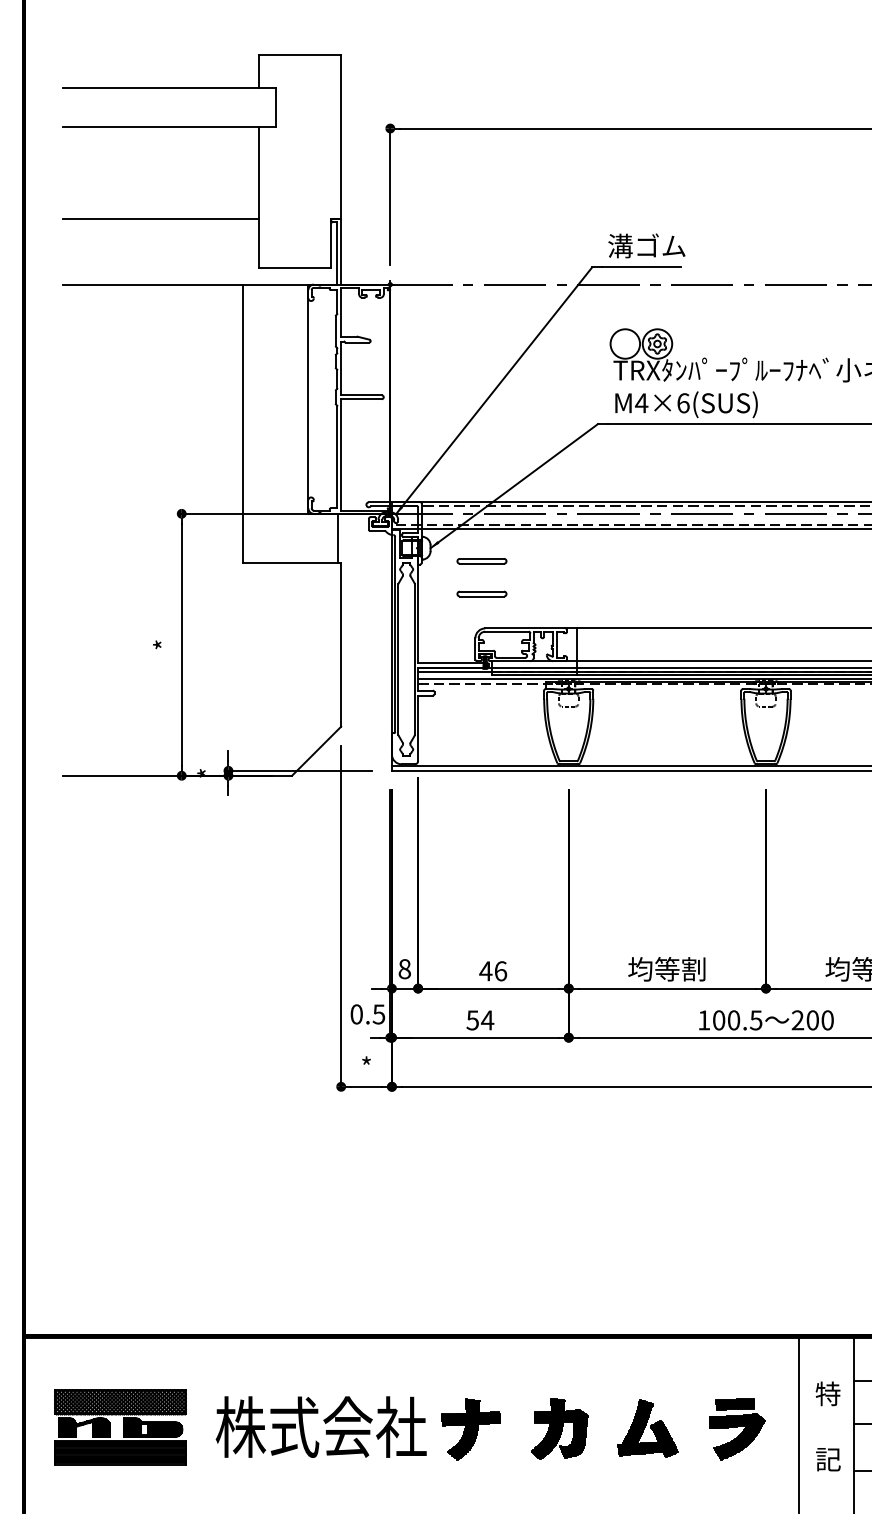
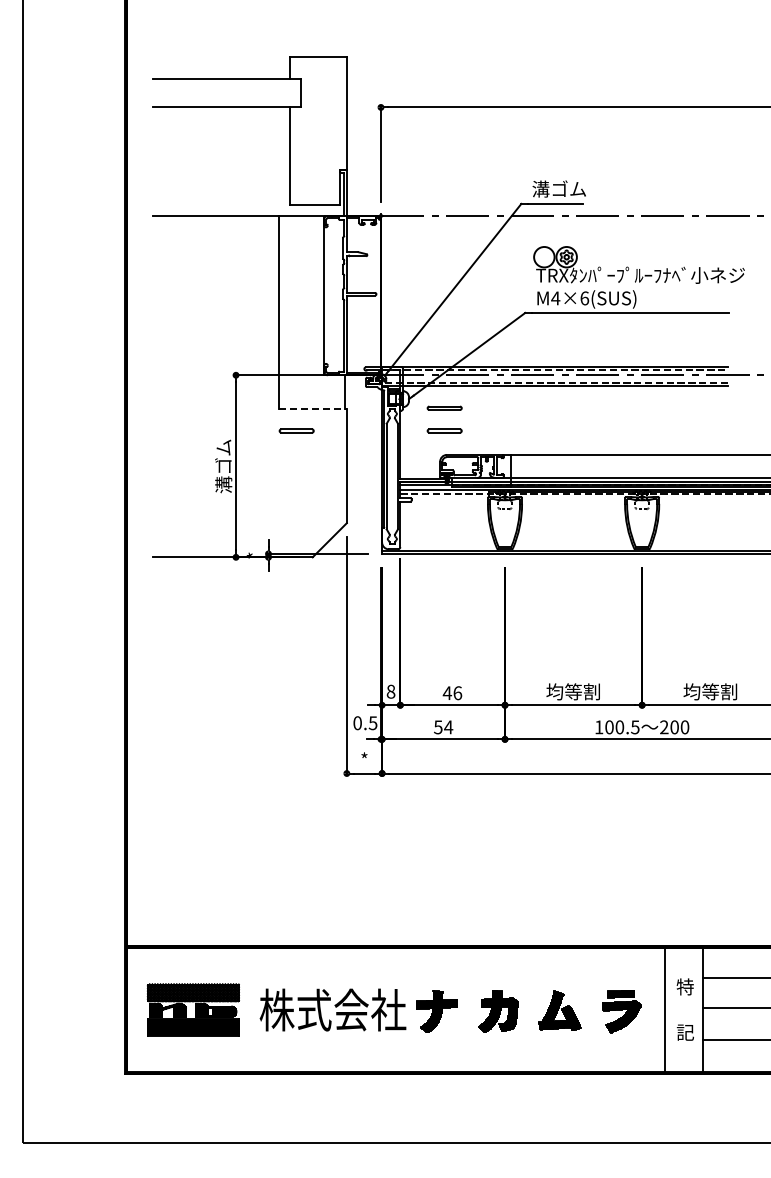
line: (160, 219) -> (221, 170), removed
line: (293, 563) -> (313, 409), solid -> dashed
part: (268, 593) -> (296, 430), added
text: (163, 645) -> (223, 466), * -> 溝ゴム

